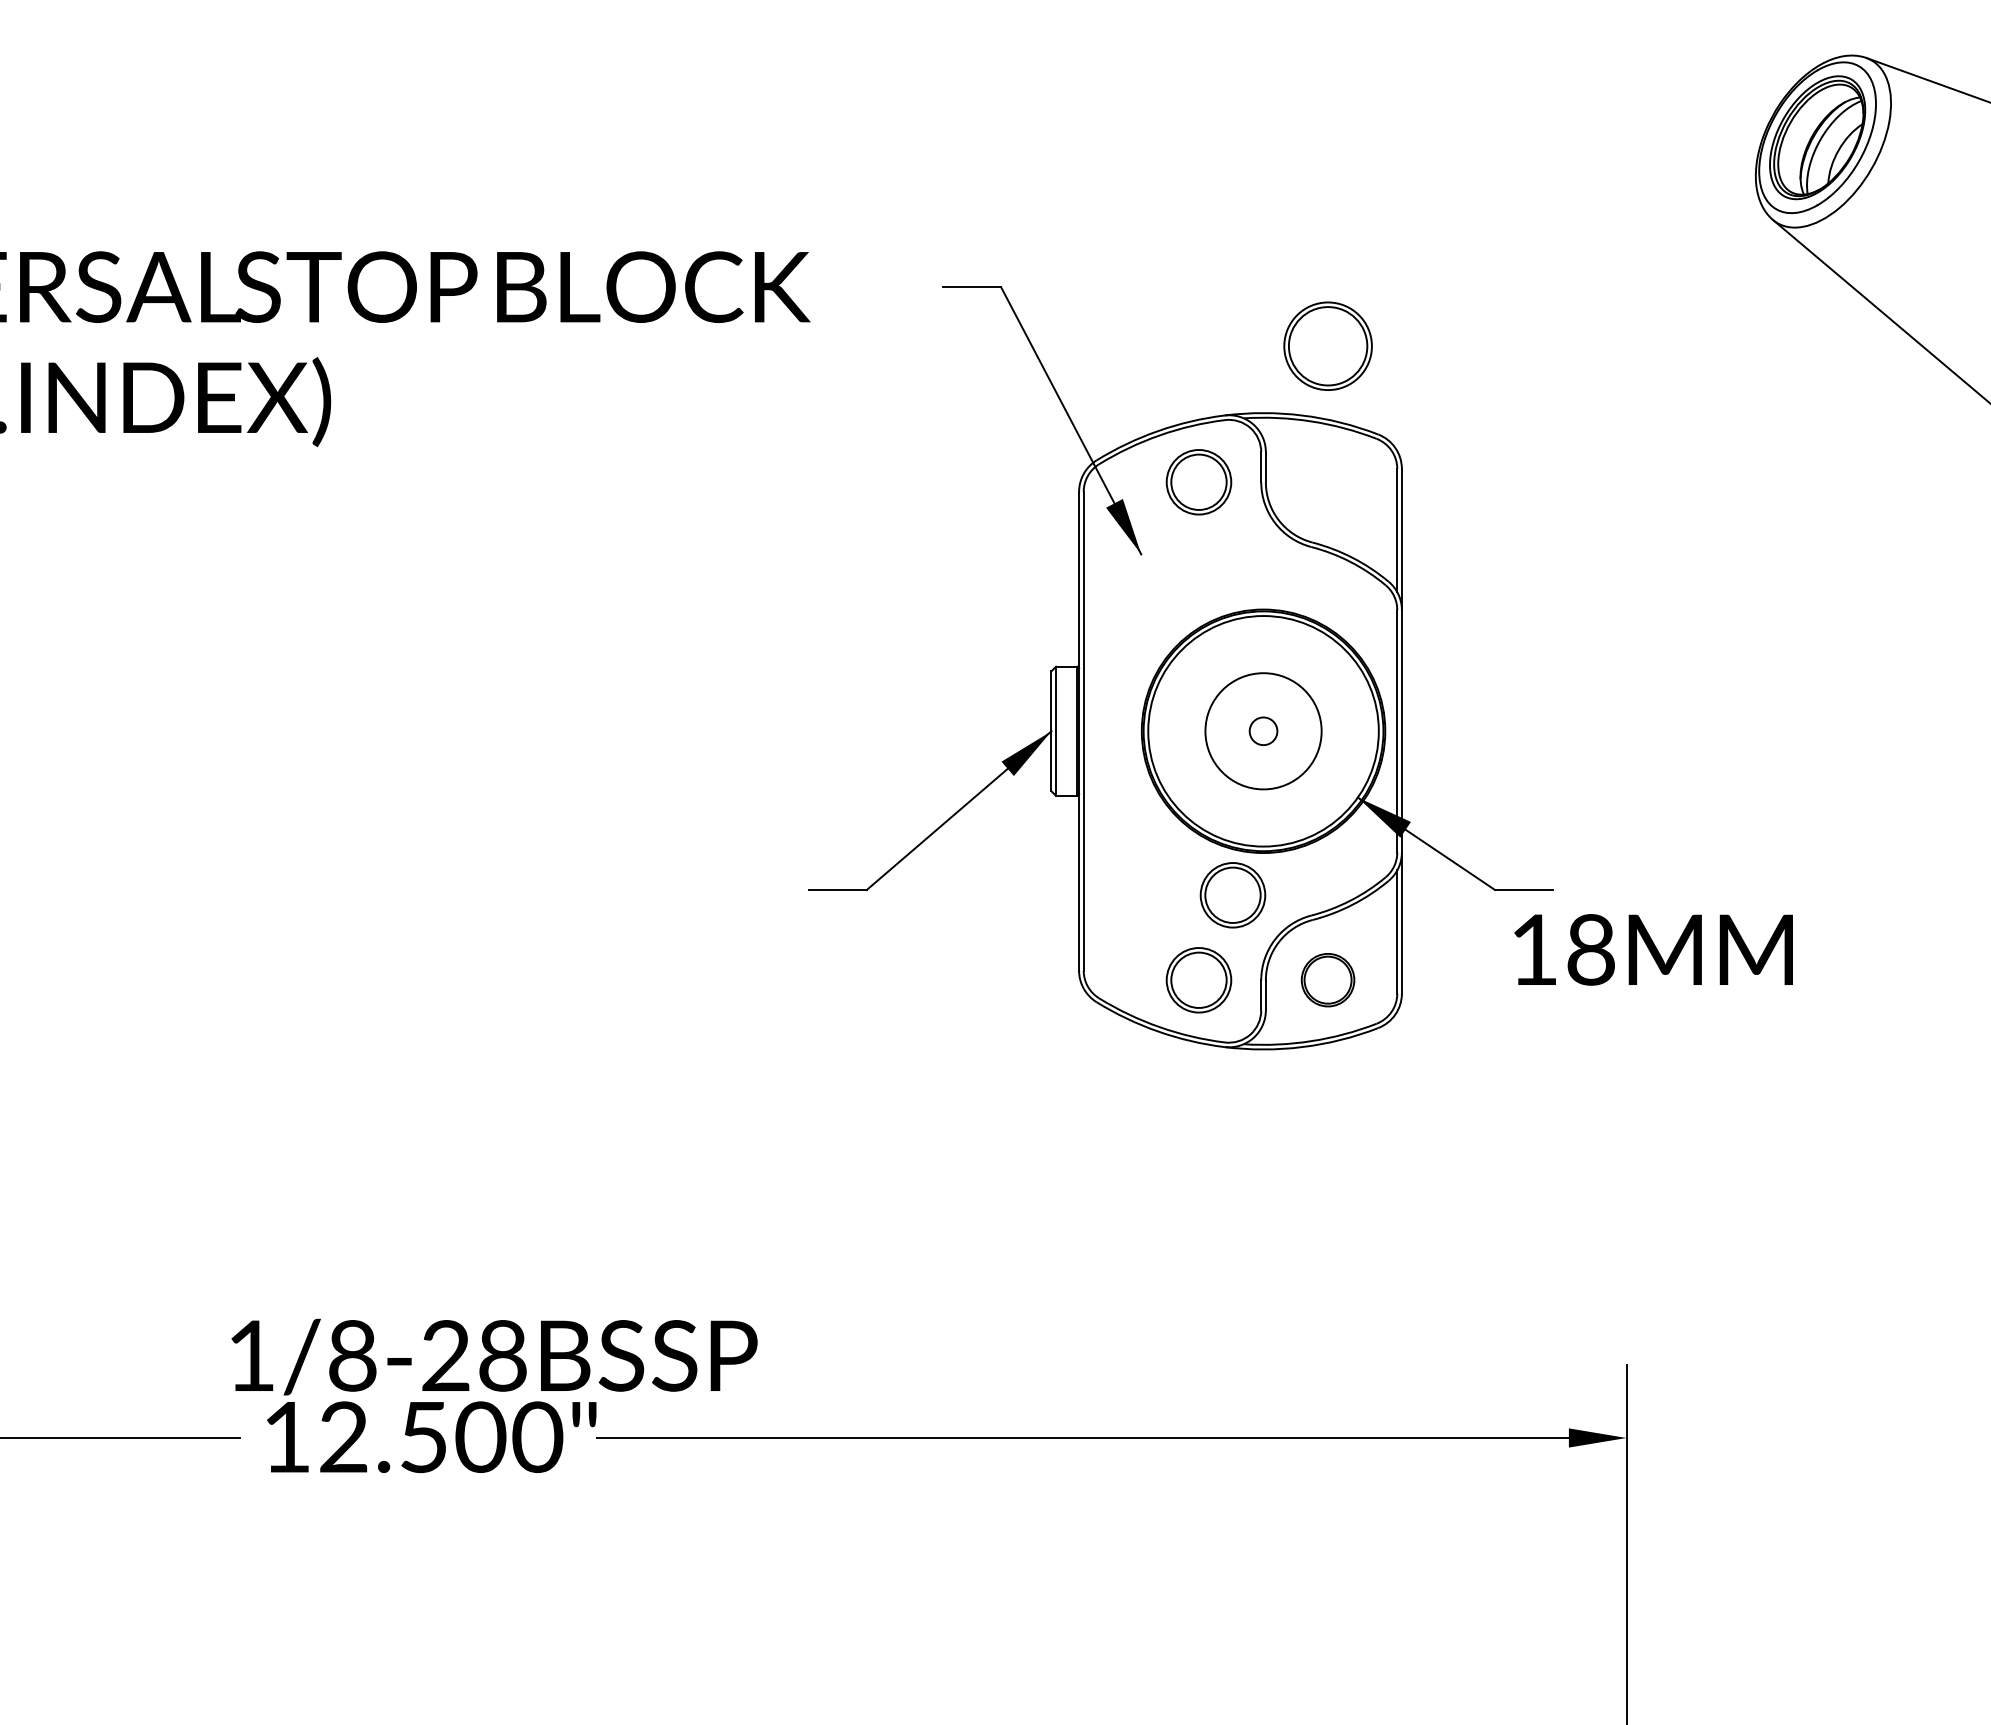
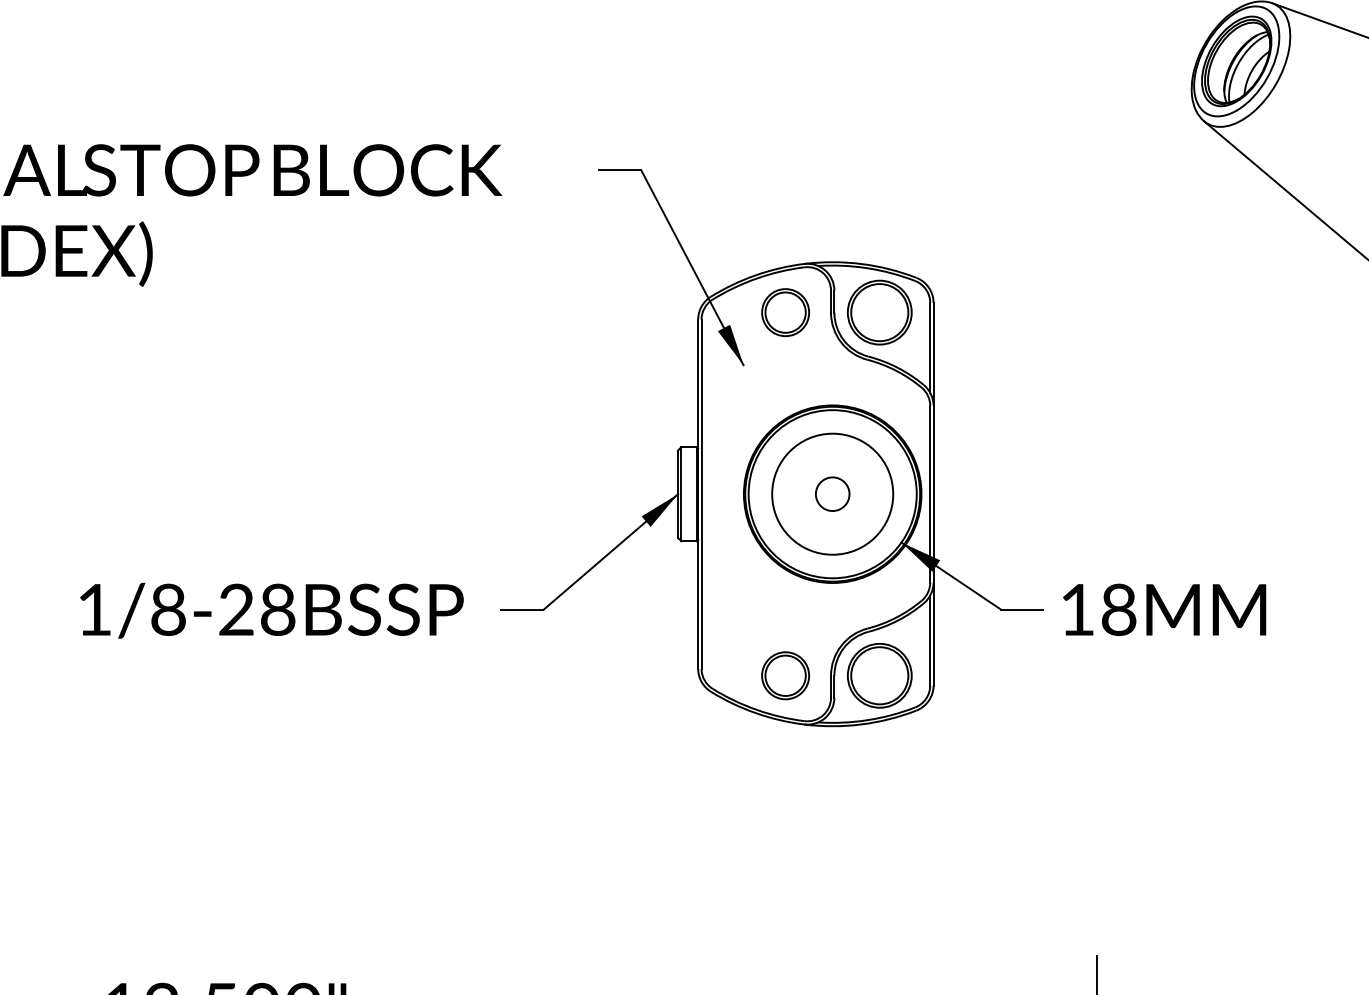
part: (1327, 345) -> (879, 312), moved
circle: (1263, 731) -> (832, 494), size x1.43
circle: (1263, 731) -> (832, 494), size x1.67
part: (1232, 895) -> (810, 613), removed
text: (1653, 949) -> (1164, 609), moved
part: (1327, 979) -> (879, 675), size x1.67
text: (494, 1356) -> (271, 610), moved

